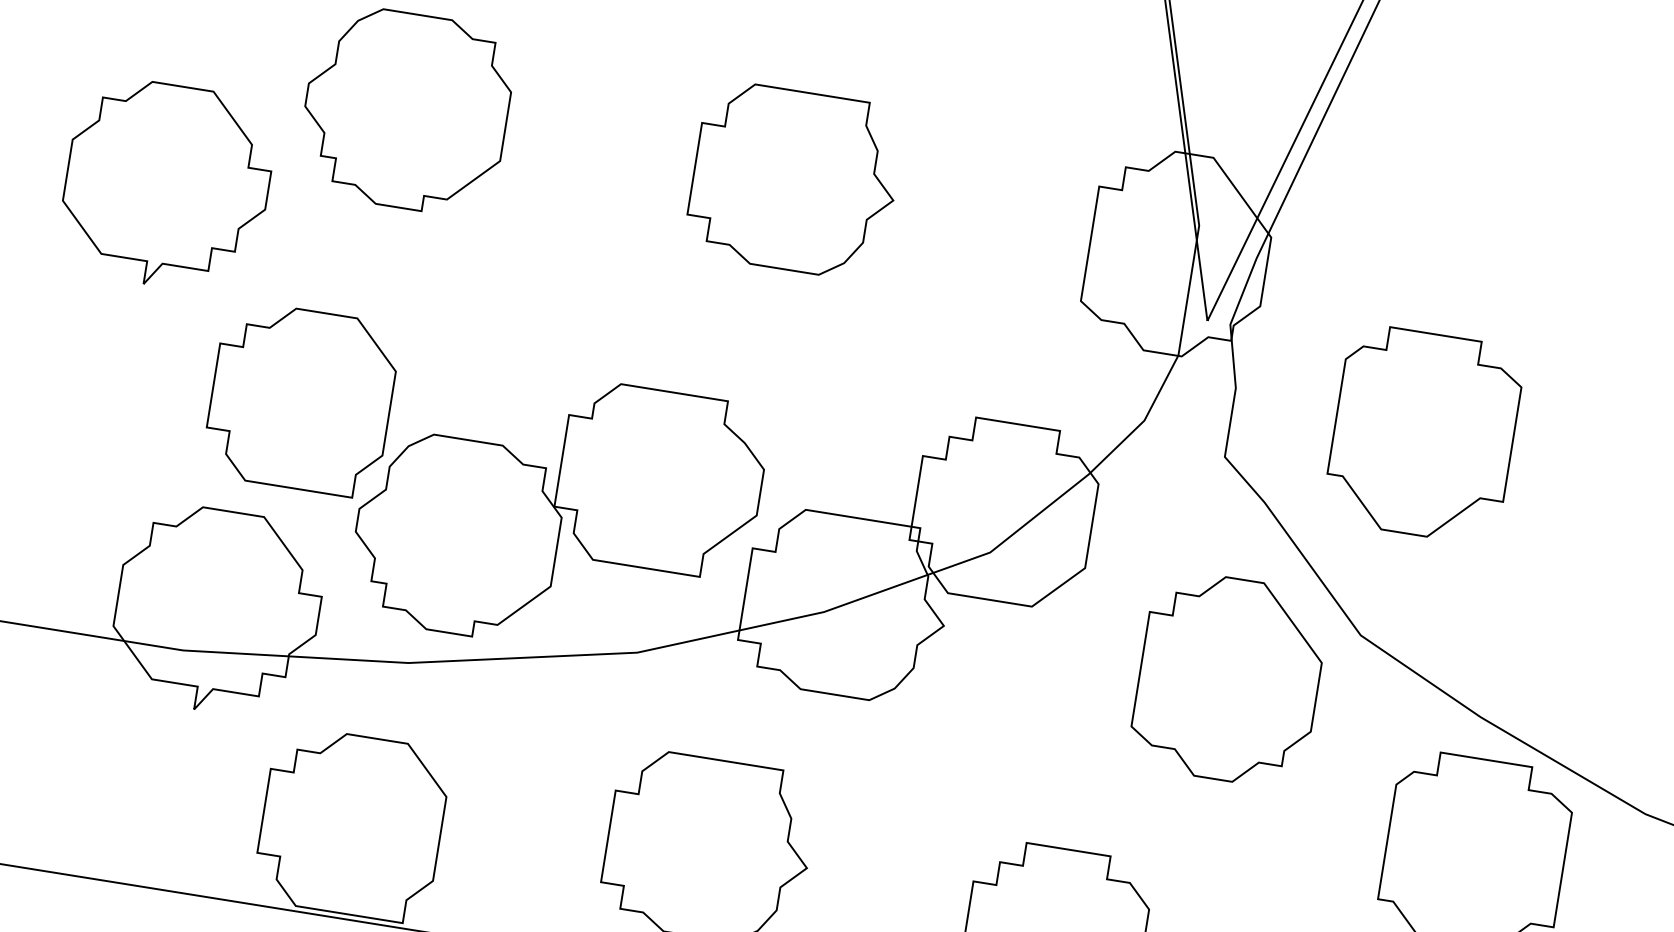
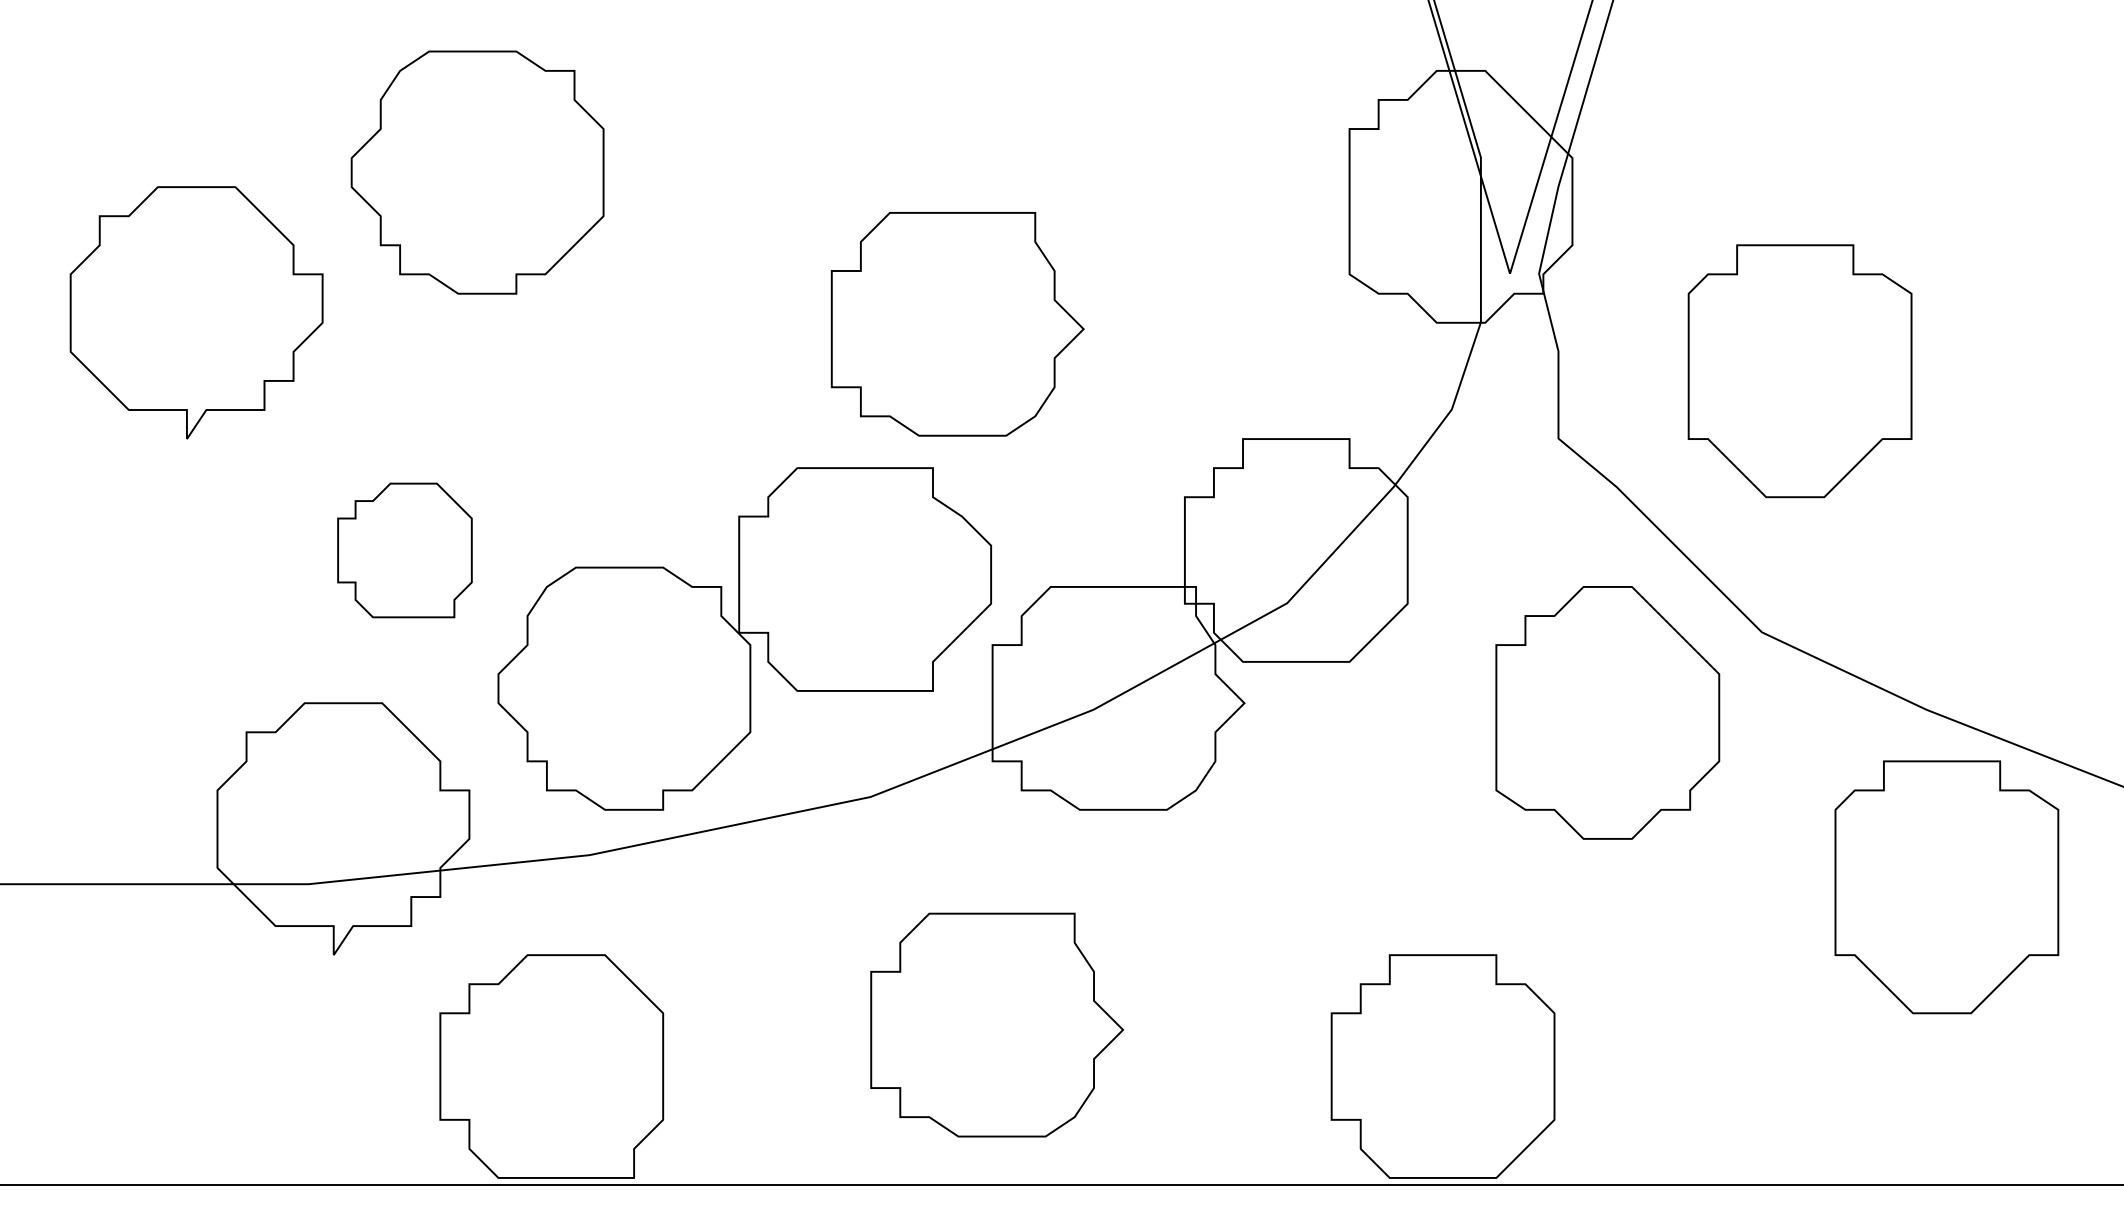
part: (794, 180) -> (957, 324), moved
part: (300, 399) -> (404, 550), size x0.6

